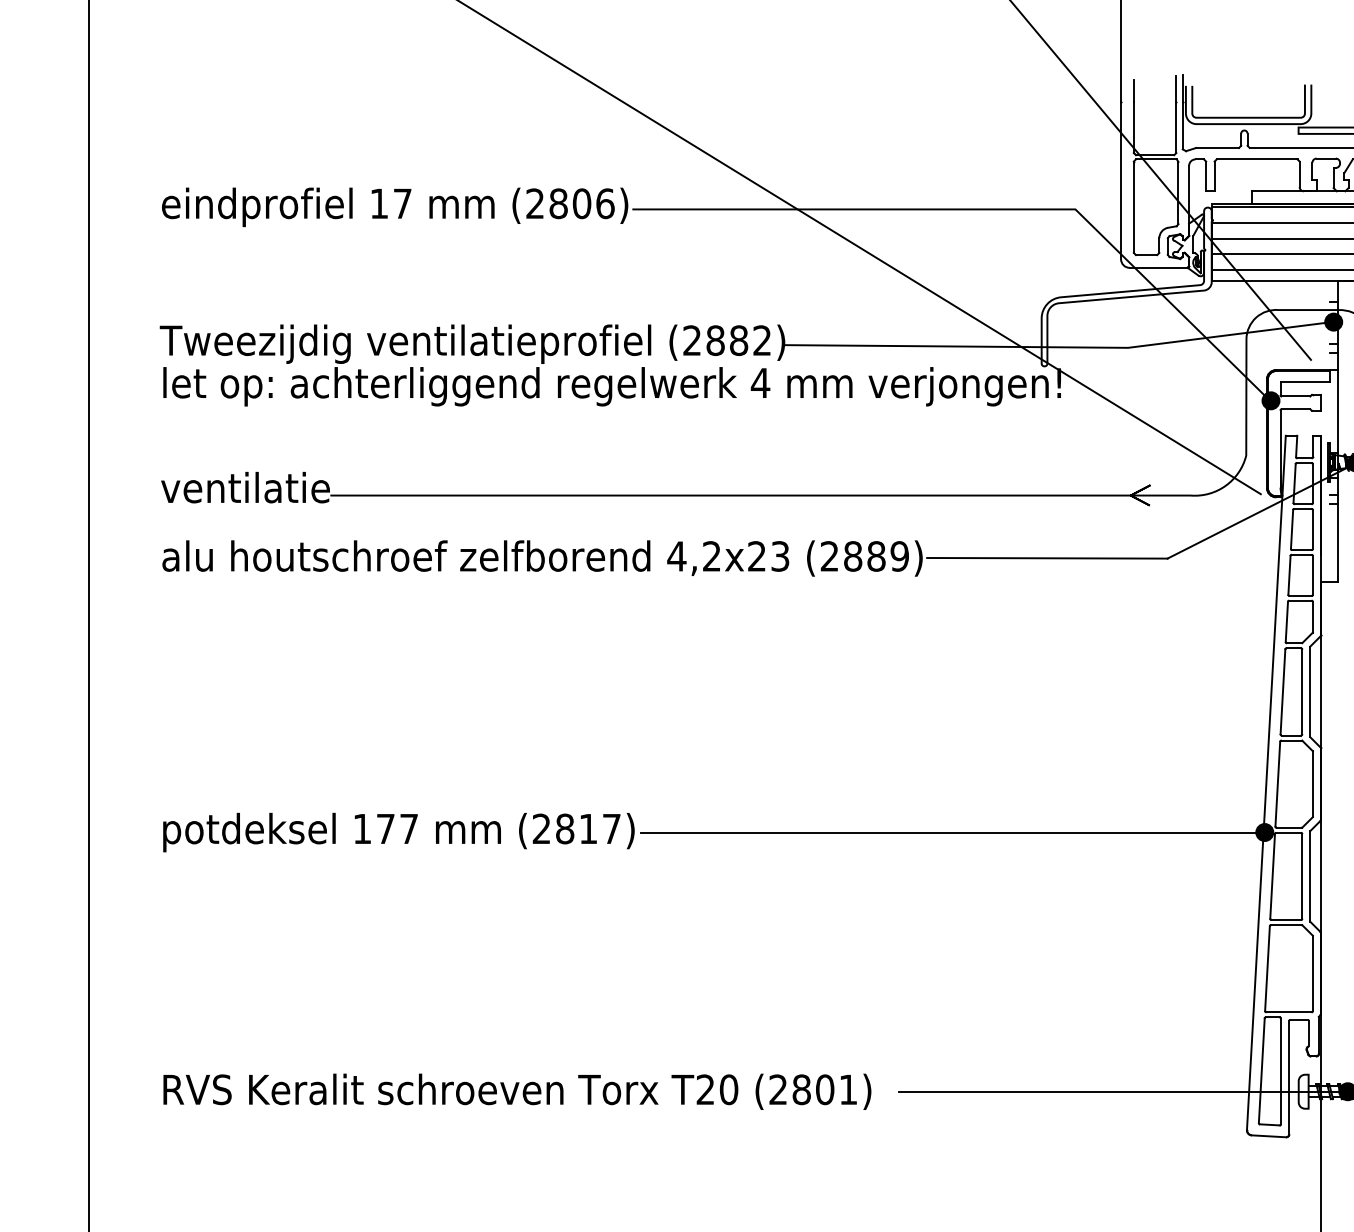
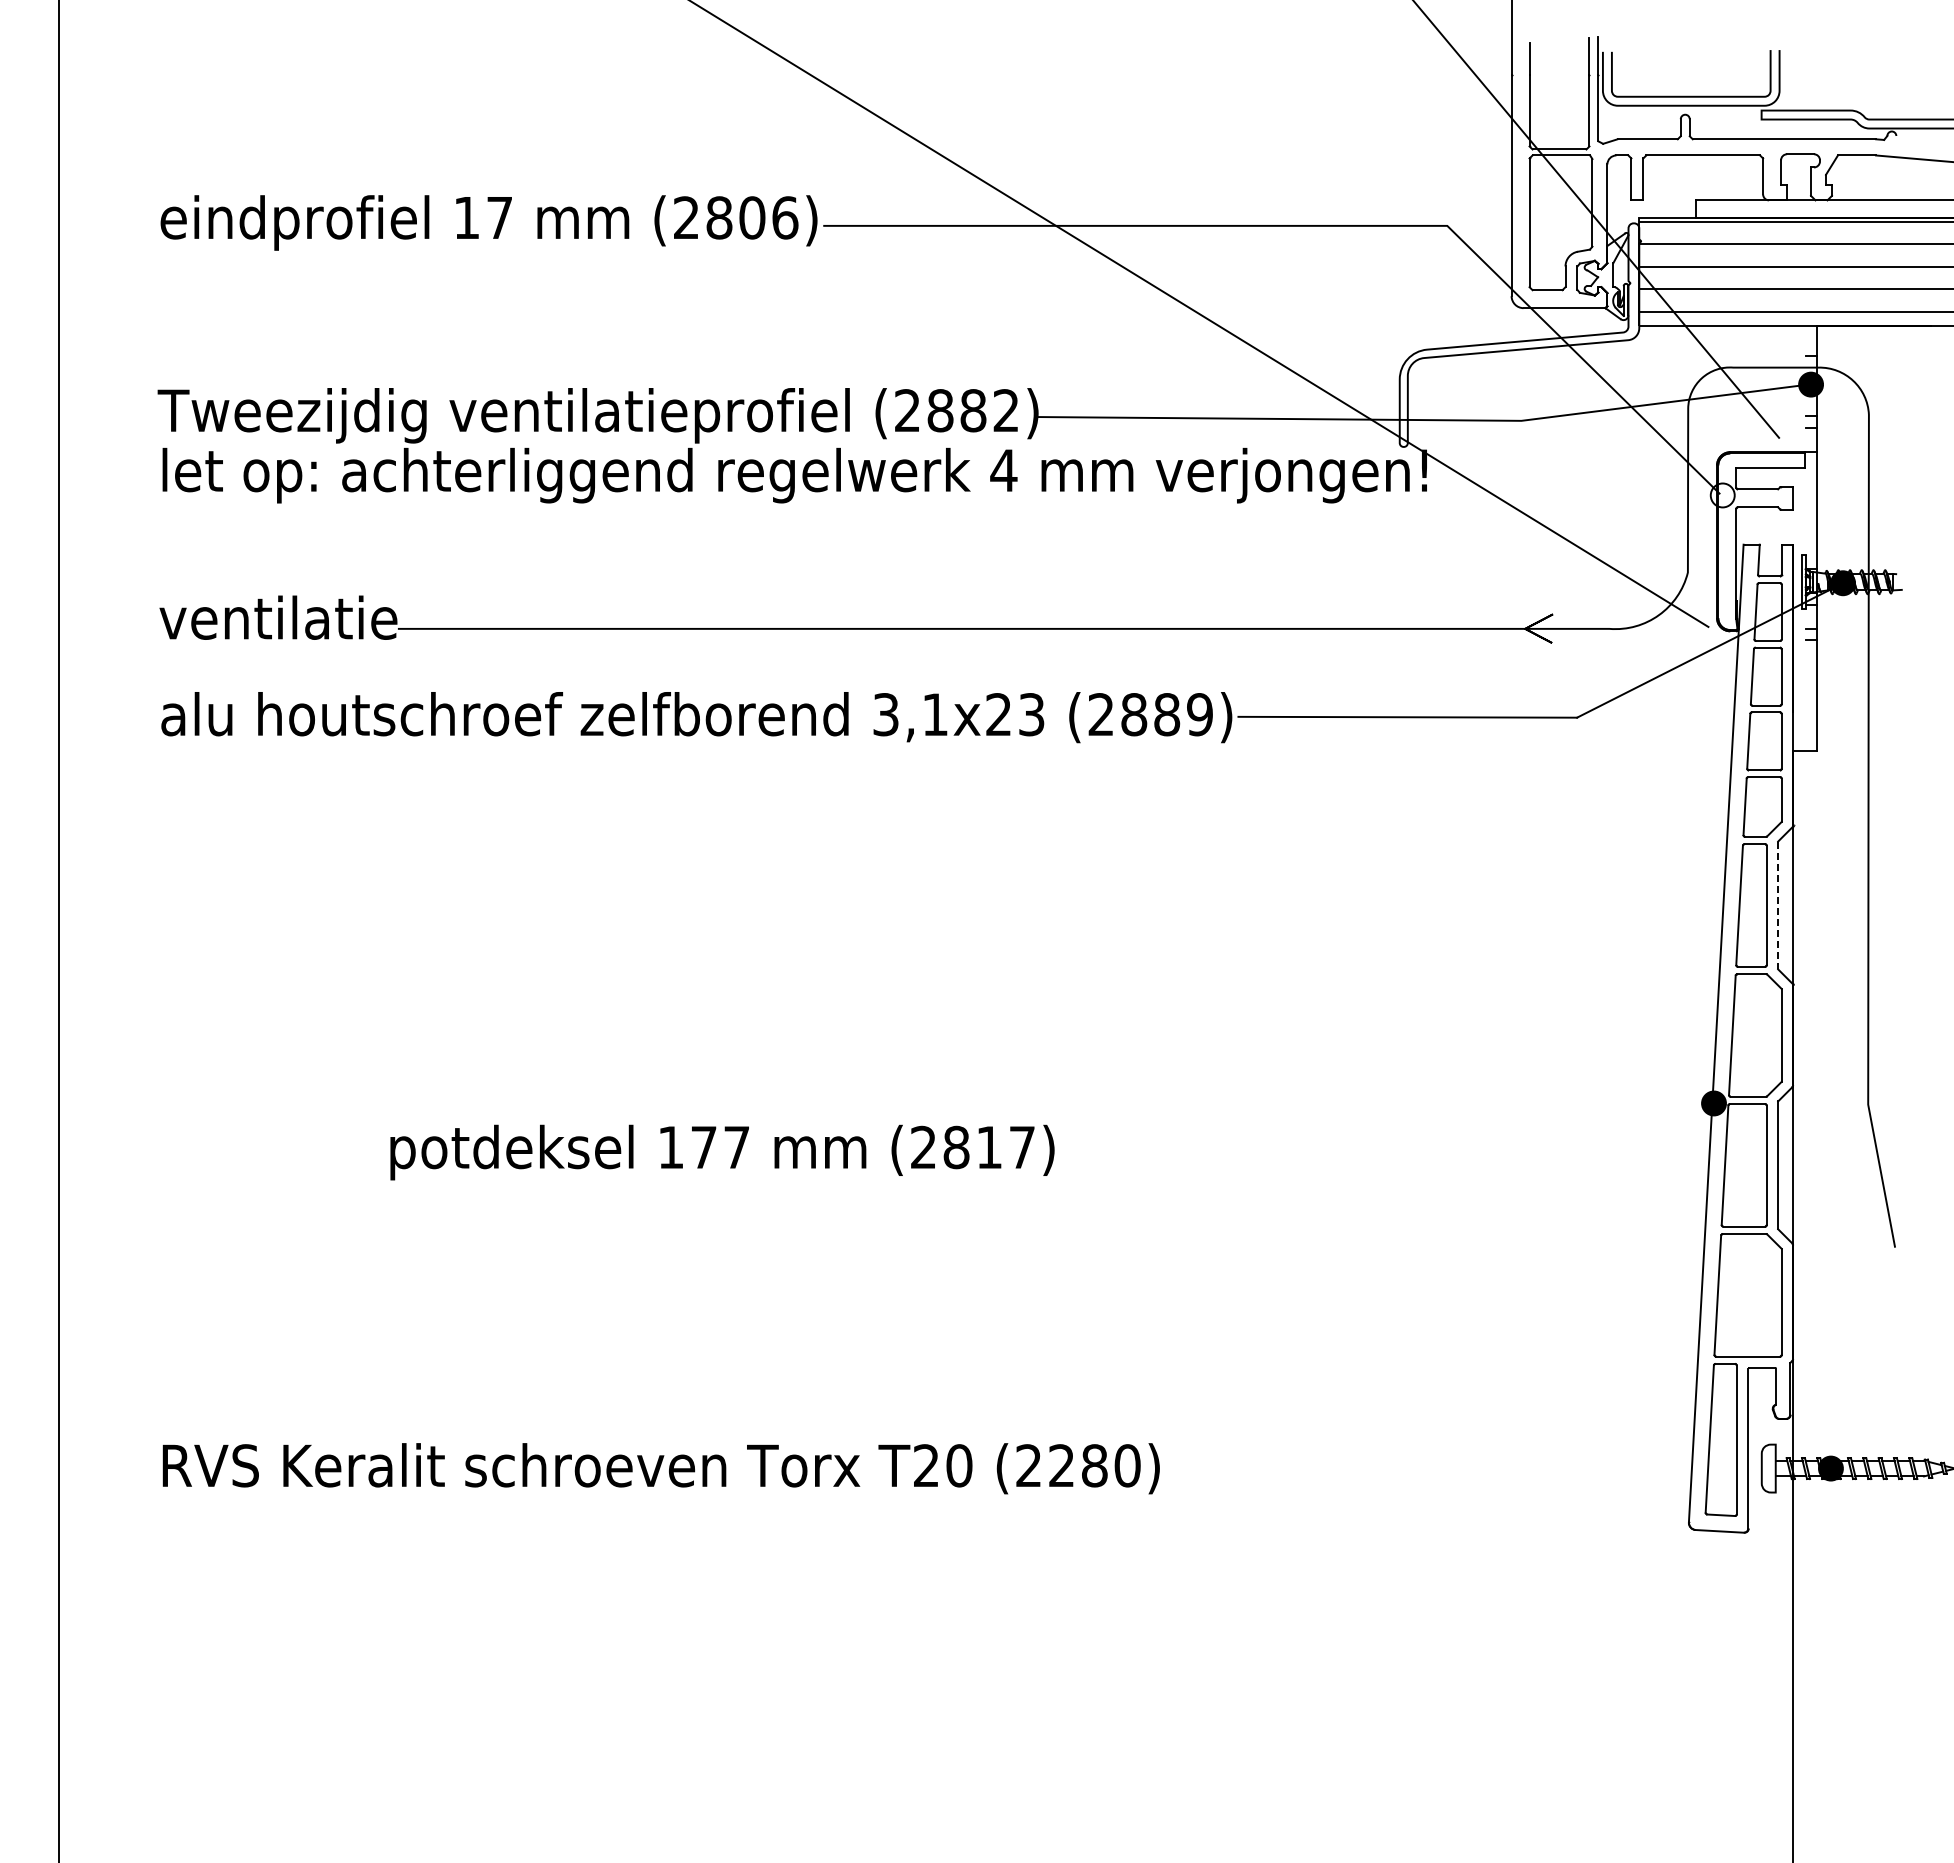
fill: (1270, 400) -> (1722, 495), removed
text: (693, 556) -> (909, 714), 4,2x23 -> 3,1x23
line: (1310, 691) -> (1778, 905), solid -> dashed
text: (398, 832) -> (722, 1152), moved
line: (952, 832) -> (1274, 1103), removed
text: (824, 1089) -> (1094, 1465), (2801) -> (2280)
line: (1123, 1091) -> (1514, 1468), removed

